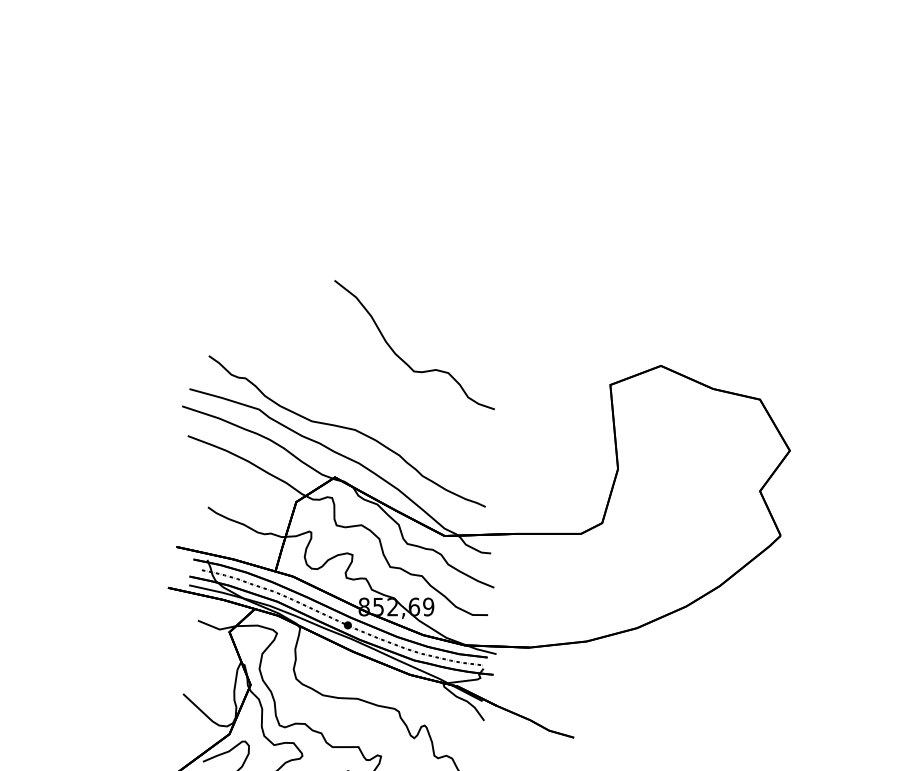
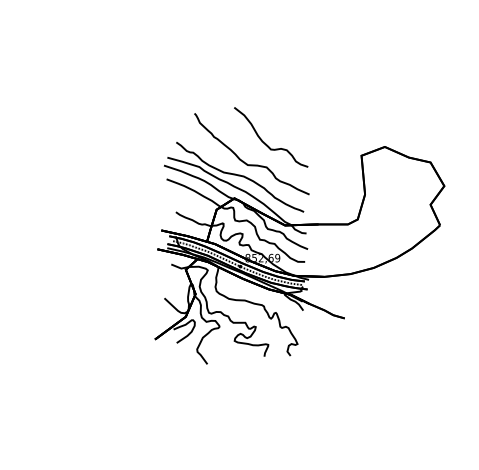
curve: (363, 401) -> (247, 163), added

